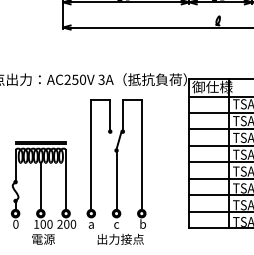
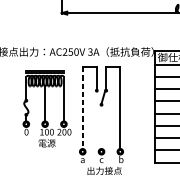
line: (91, 154) -> (82, 107), solid -> dashed
line: (116, 180) -> (101, 127), removed
part: (43, 192) -> (47, 108), moved

